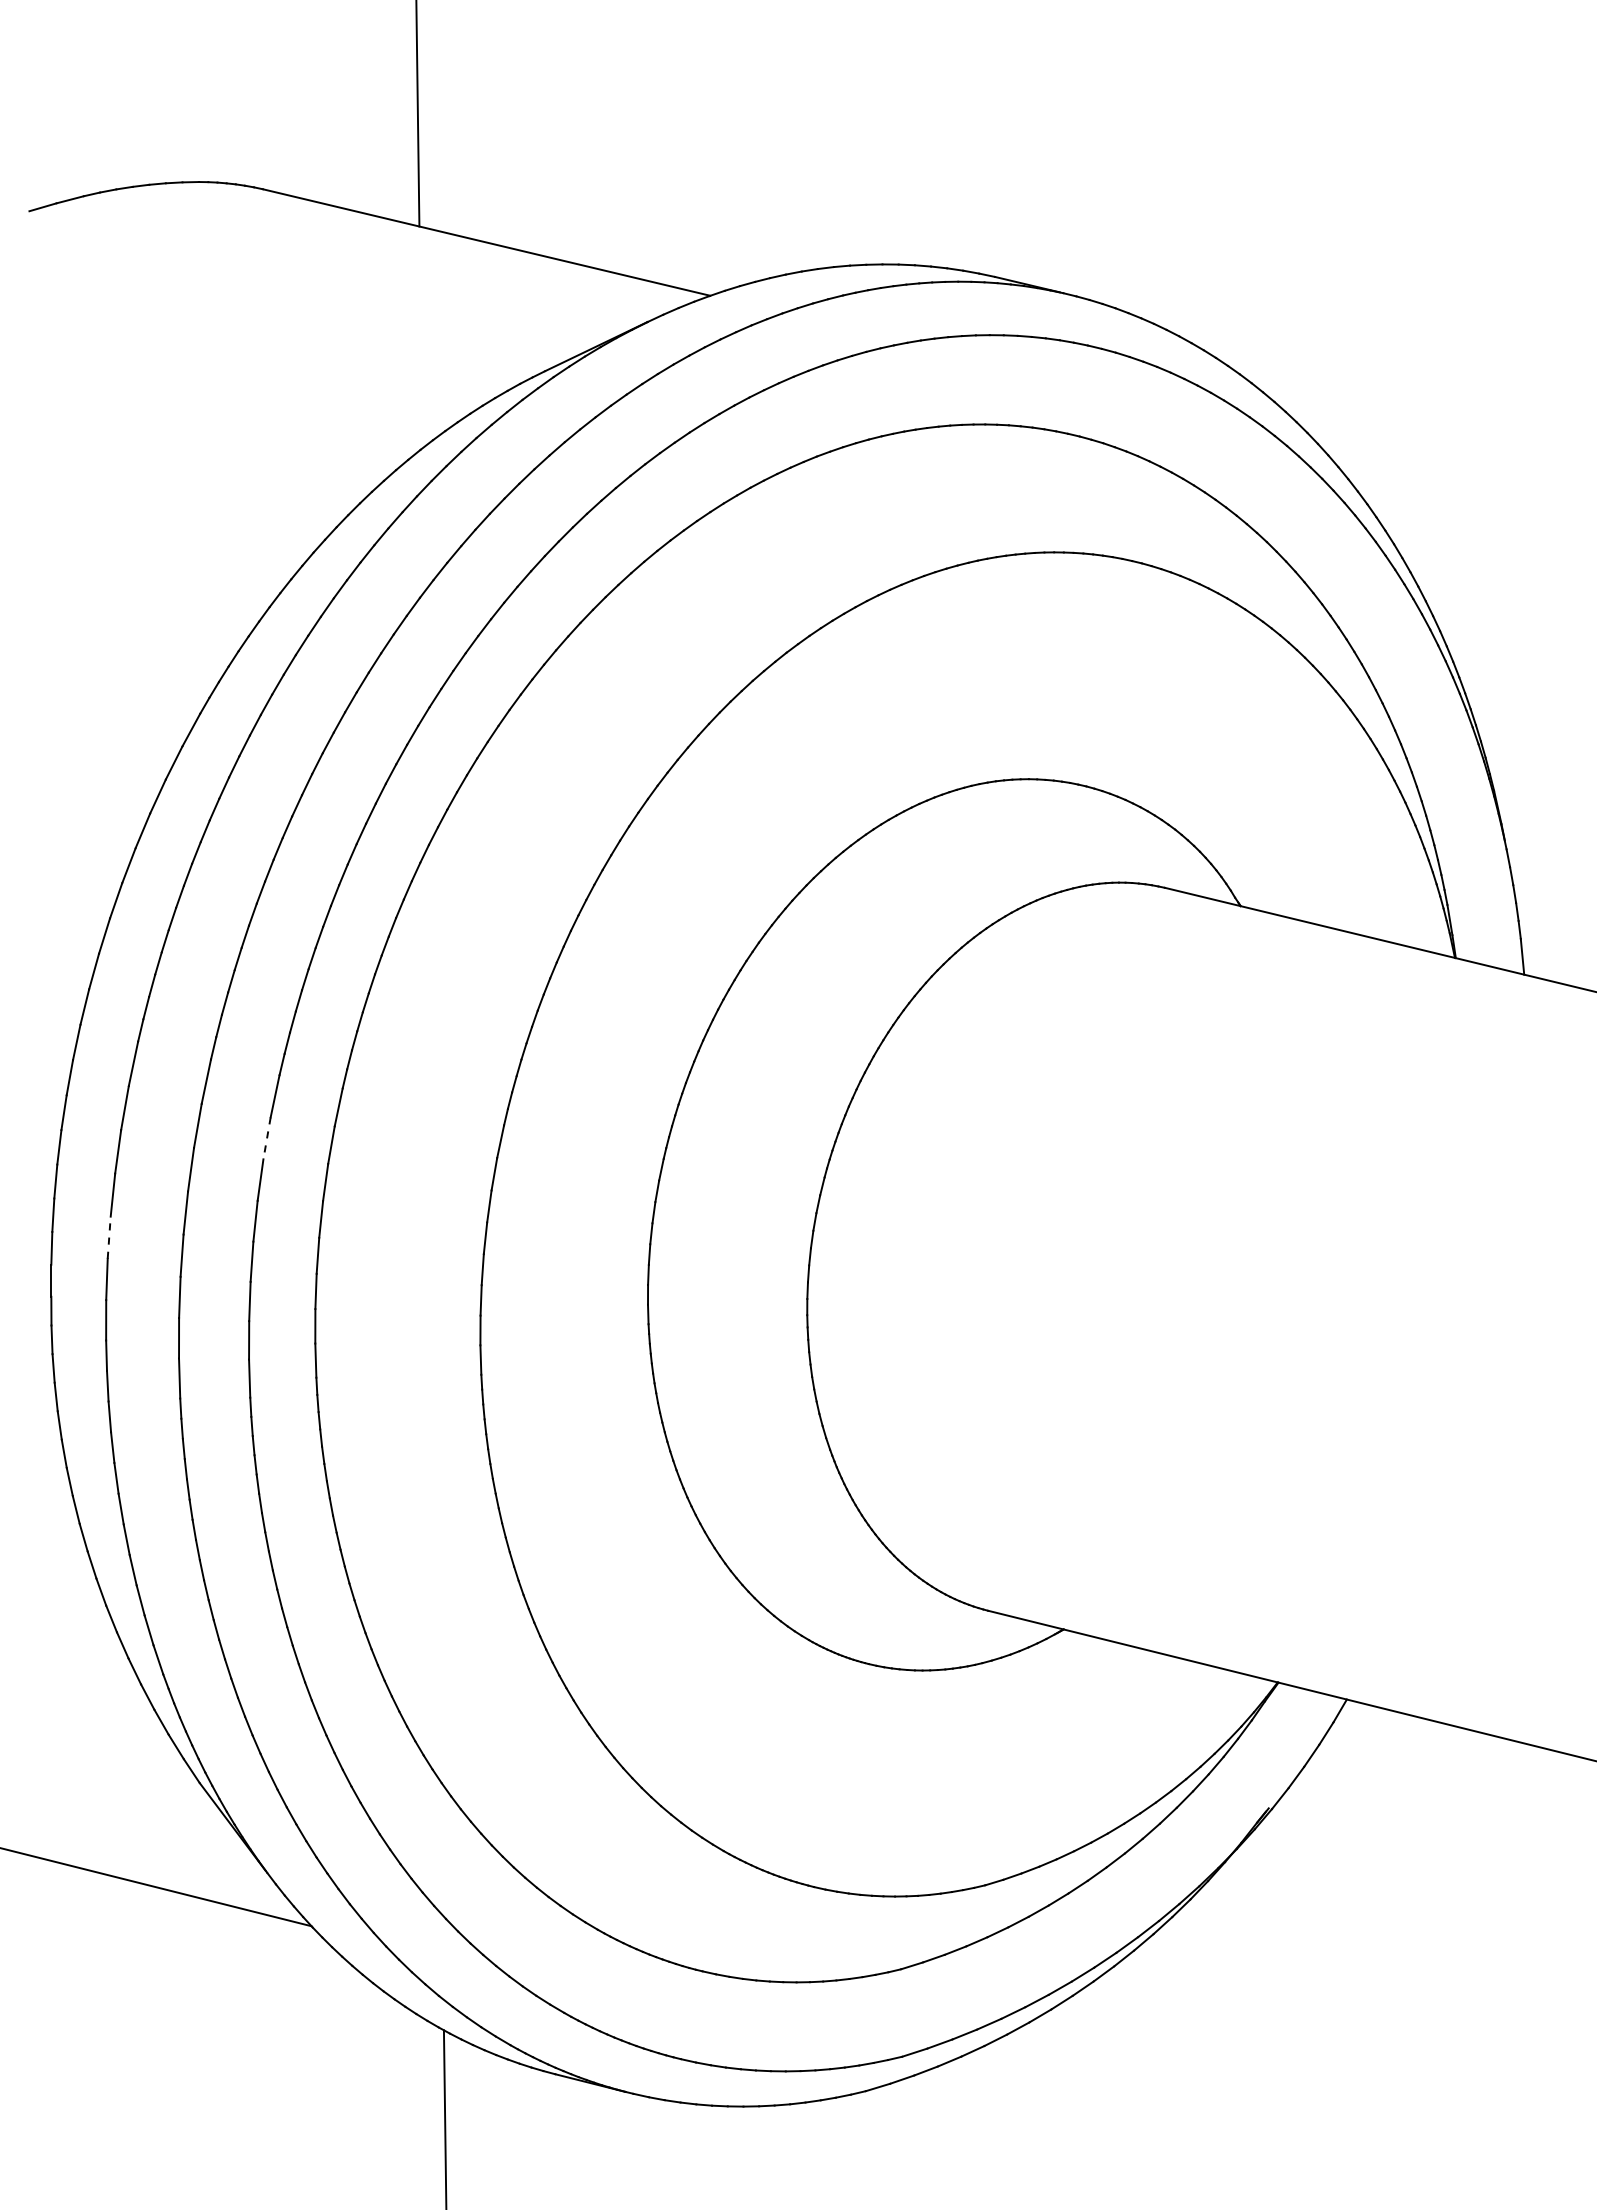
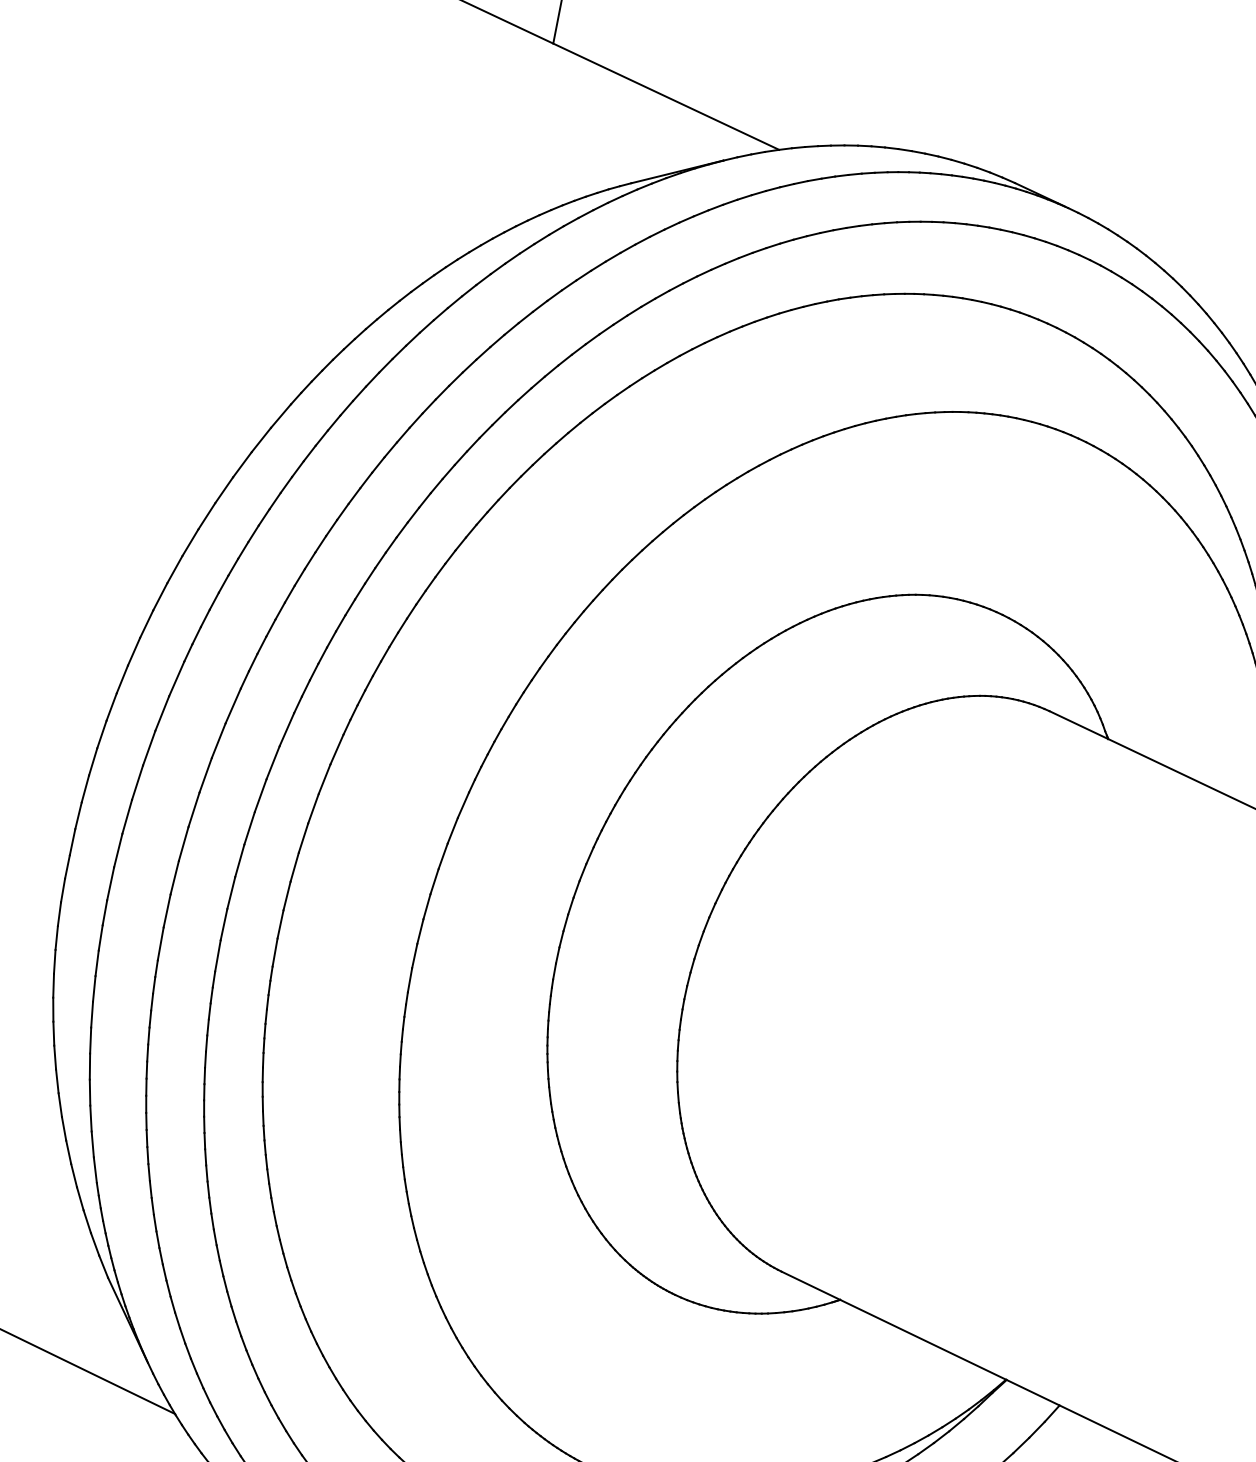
line: (266, 1138) -> (272, 762), dashed -> solid
line: (109, 1237) -> (127, 816), dashed -> solid

